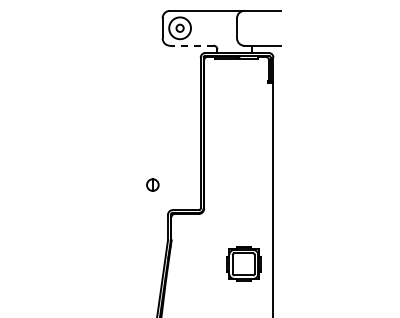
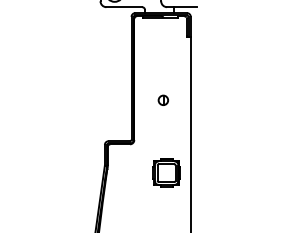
line: (191, 45) -> (124, 6), dashed -> solid
part: (152, 184) -> (163, 99), moved
part: (243, 263) -> (166, 172), moved

